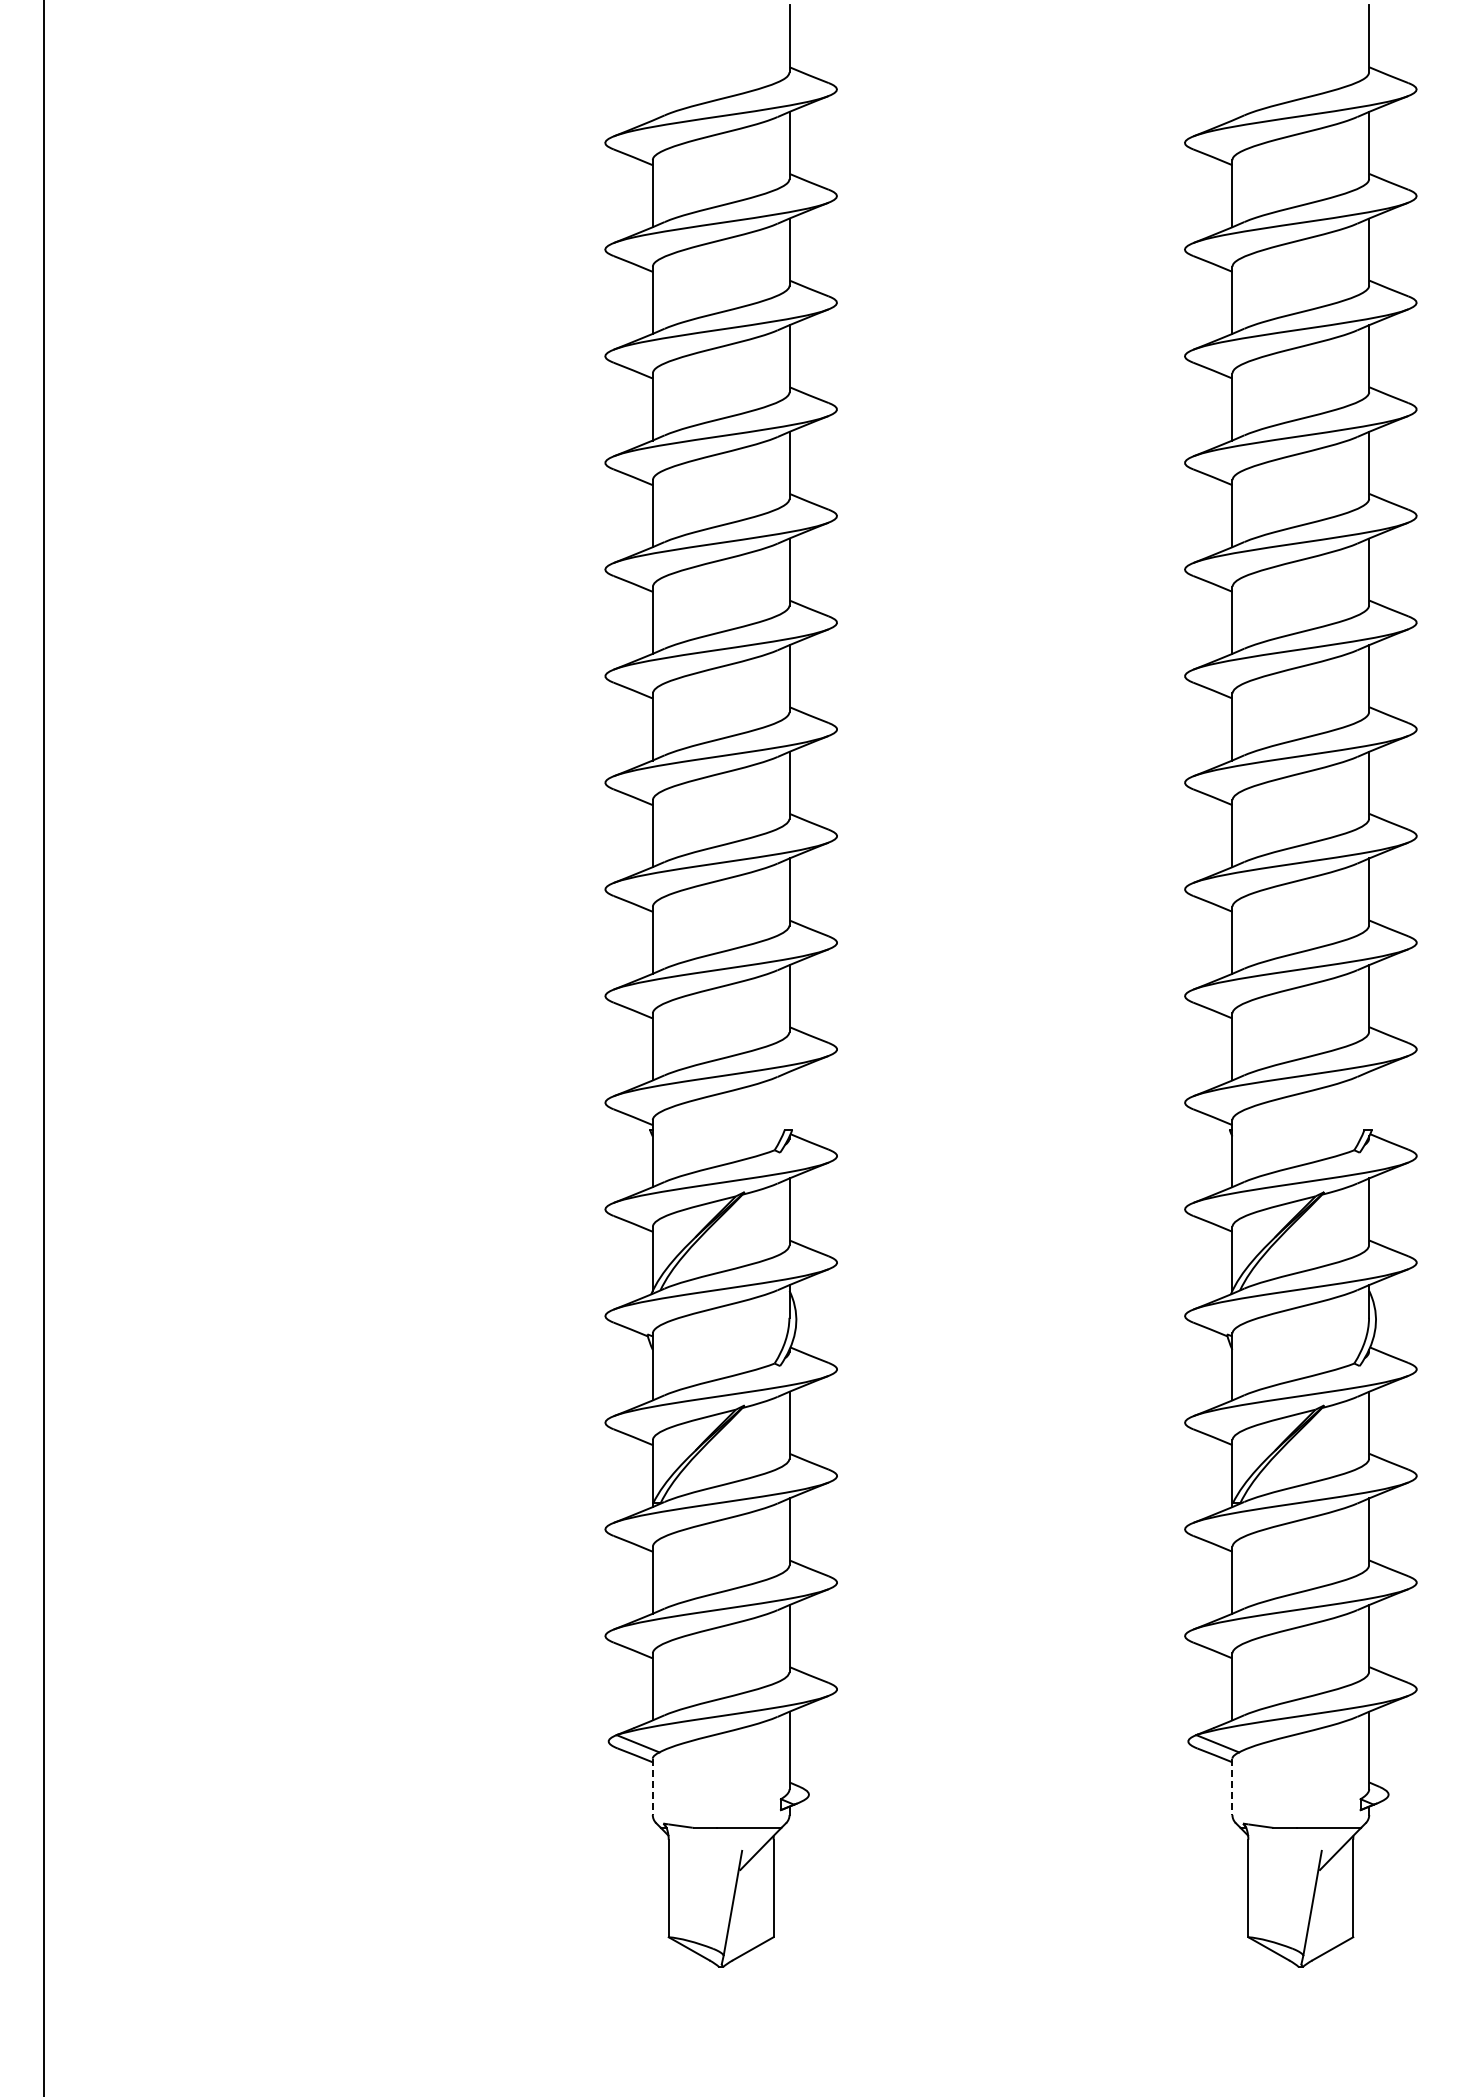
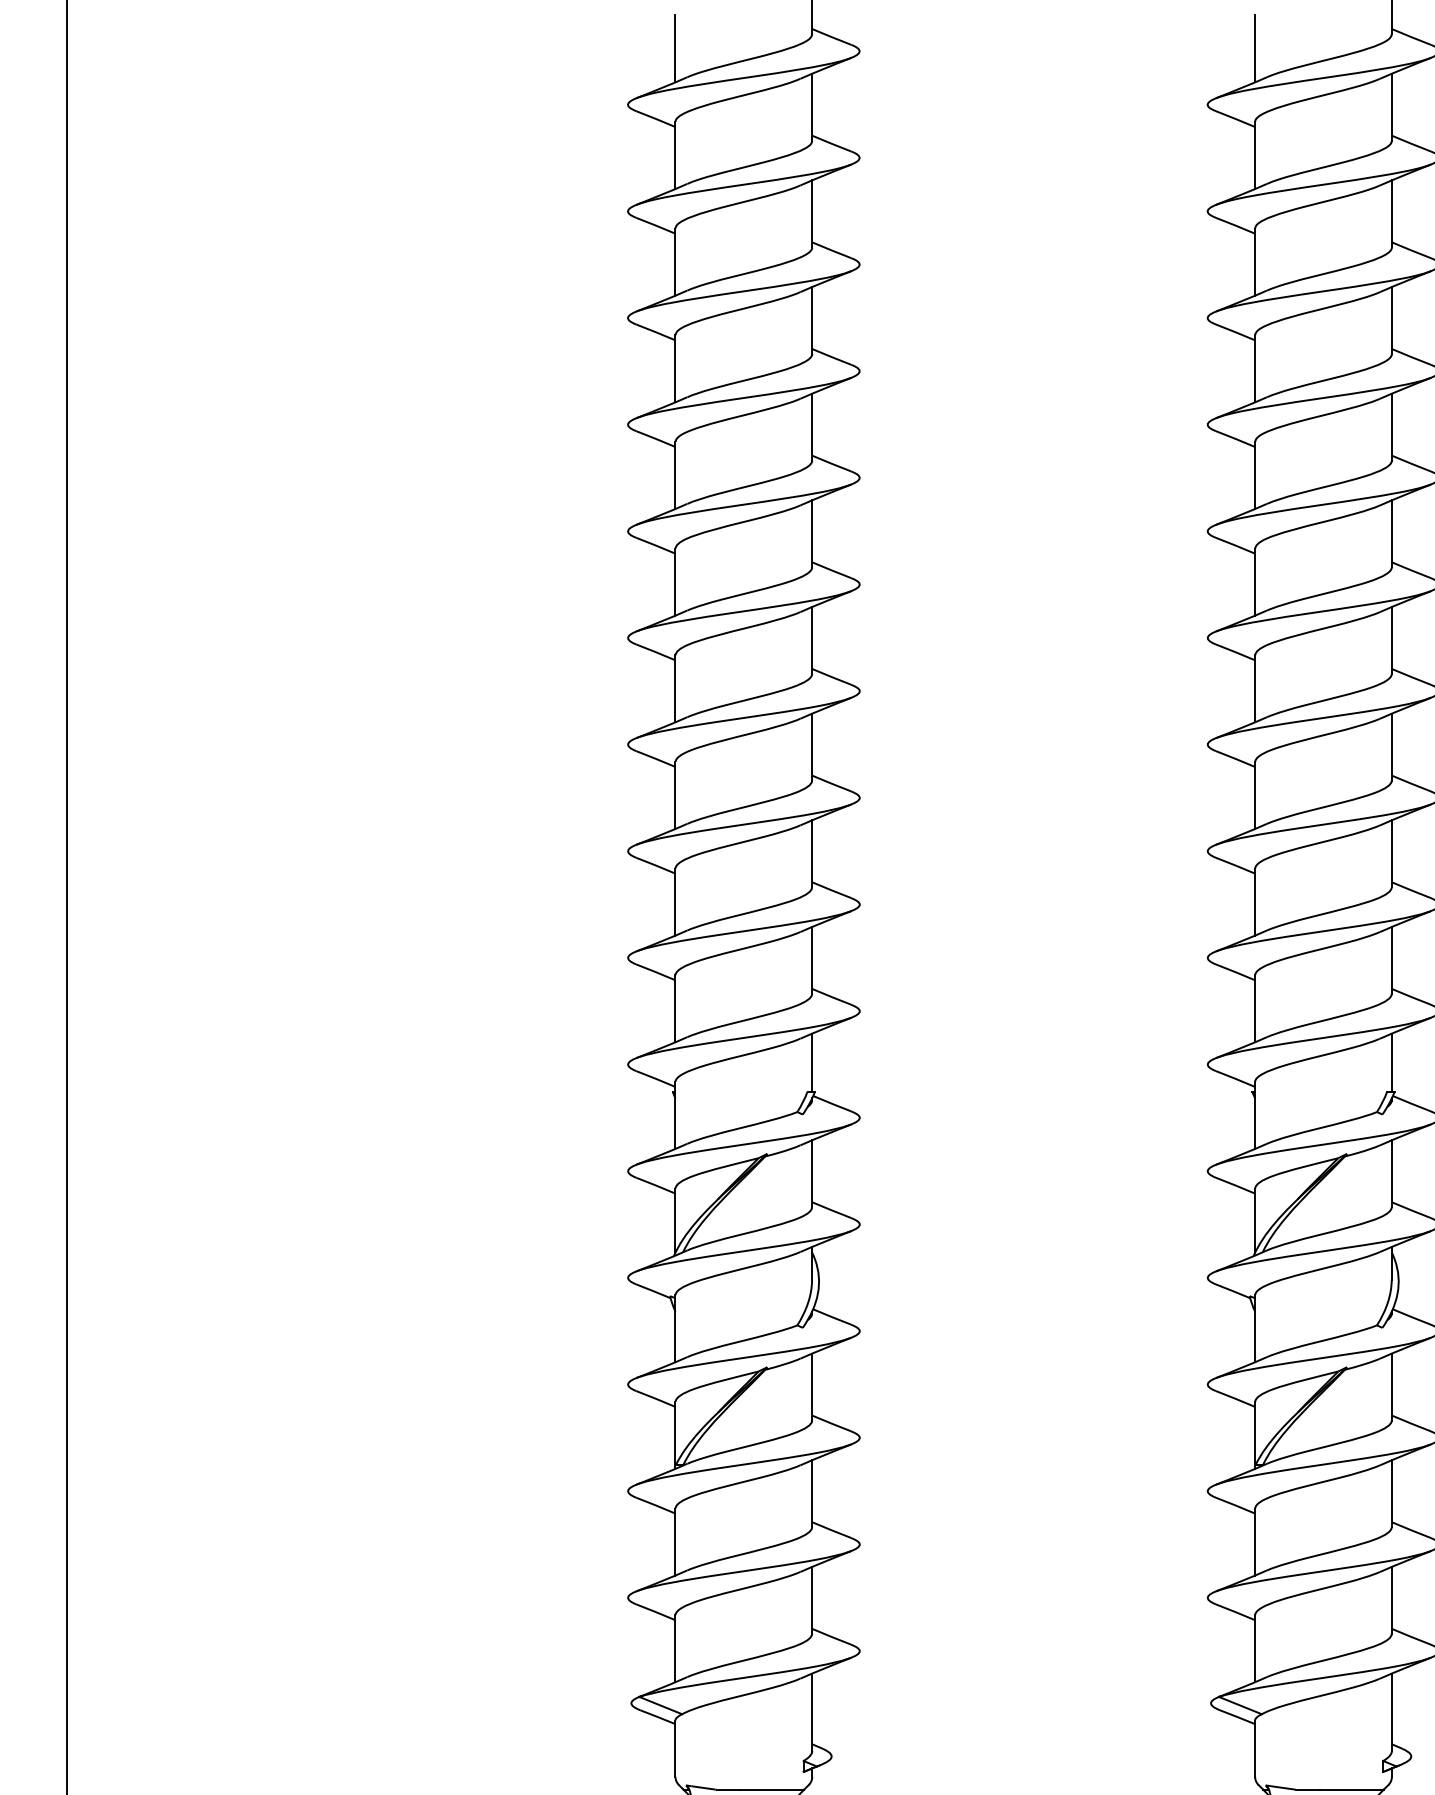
line: (652, 86) -> (675, 48), added
line: (1232, 86) -> (1255, 48), added
line: (789, 1100) -> (812, 1062), added
line: (1369, 1100) -> (1392, 1062), added
line: (652, 1787) -> (675, 1749), dashed -> solid
line: (1232, 1787) -> (1255, 1749), dashed -> solid

